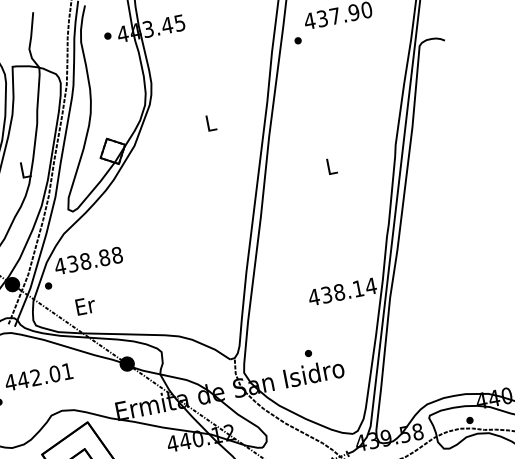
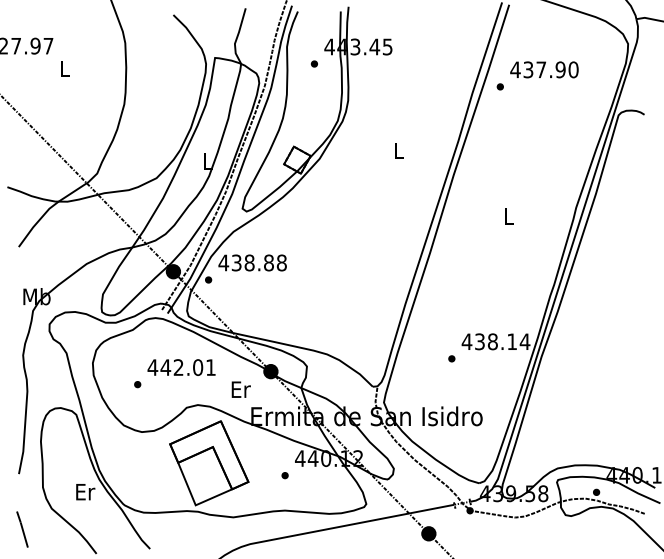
part: (106, 35) -> (313, 63), moved
text: (84, 305) -> (240, 389), moved
part: (308, 353) -> (451, 358), moved

